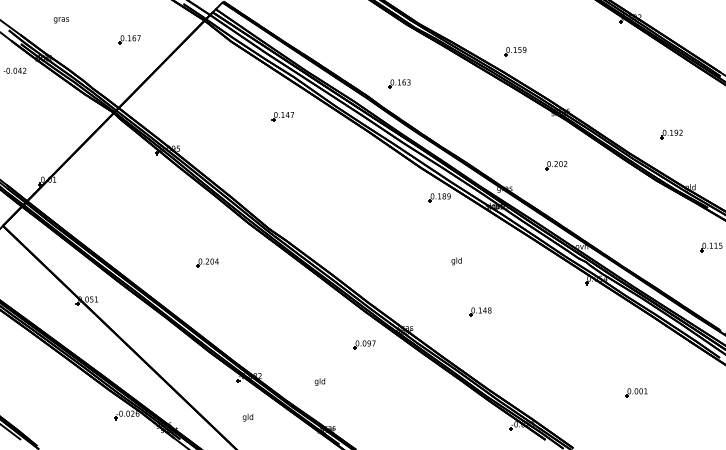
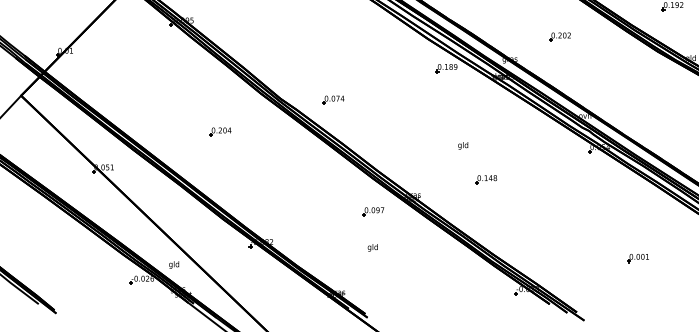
part: (323, 230) -> (333, 100), added
text: (456, 261) -> (462, 146), moved
text: (319, 381) -> (372, 247), moved
text: (247, 417) -> (173, 264), moved

